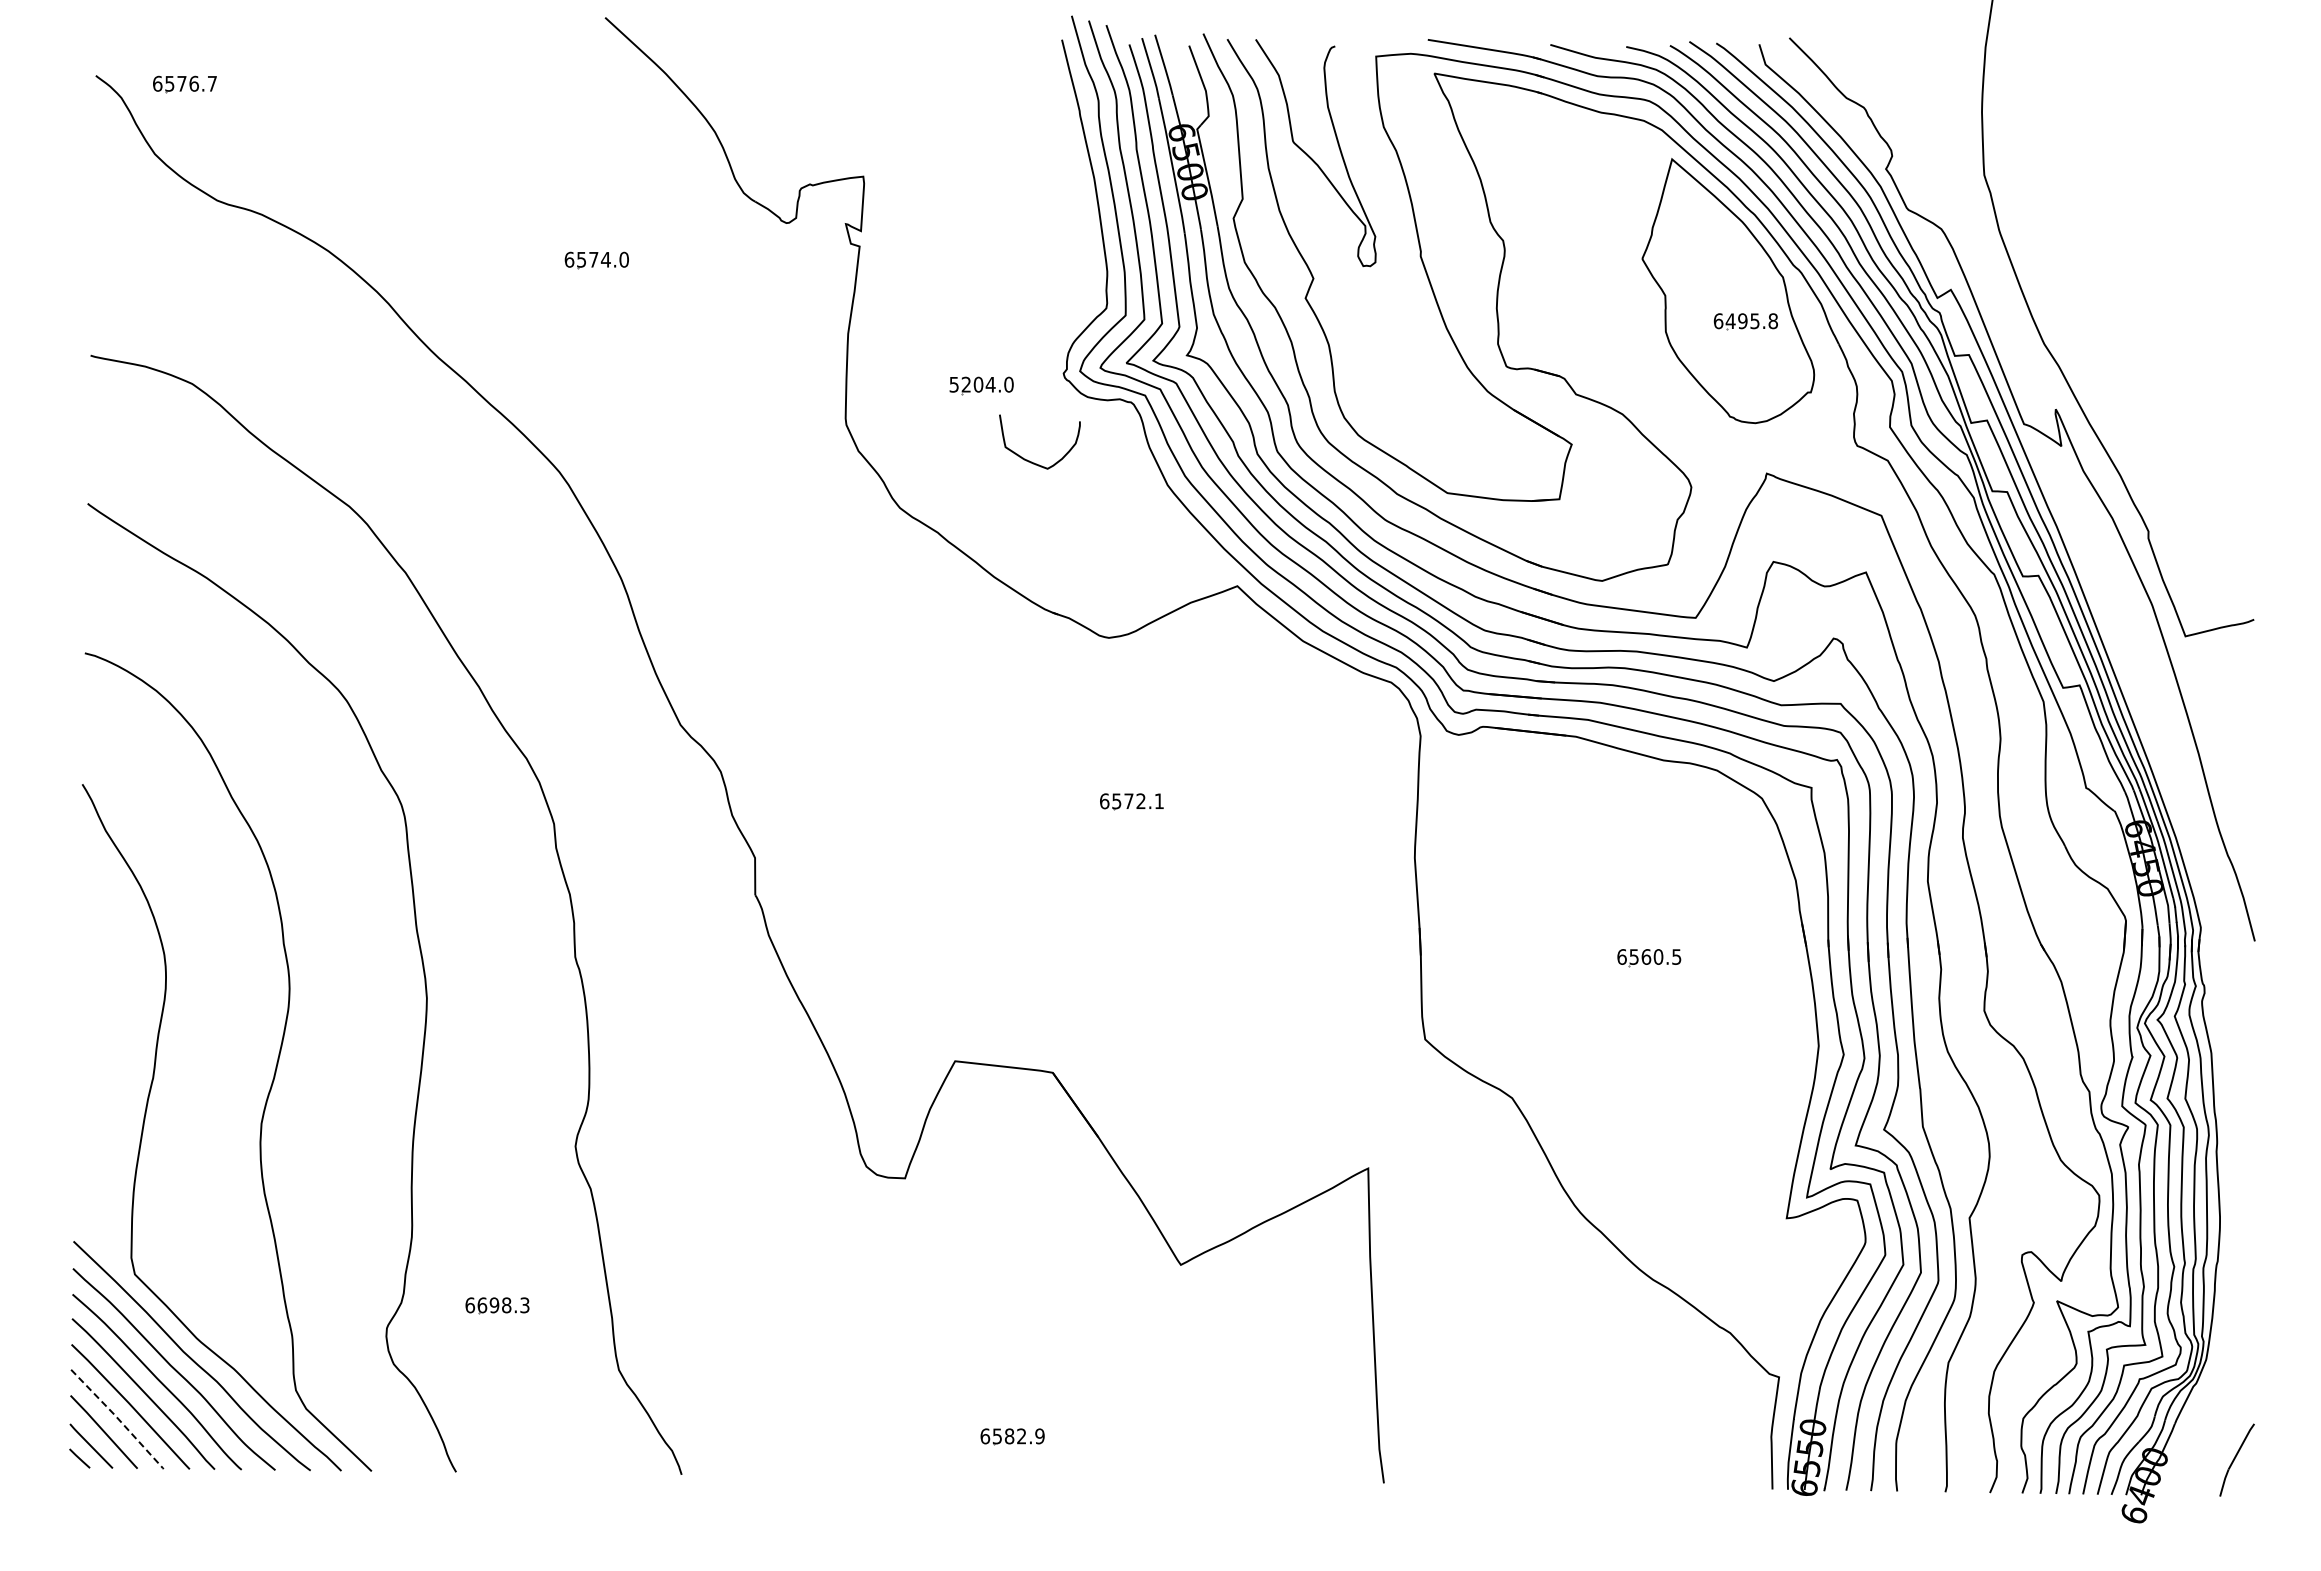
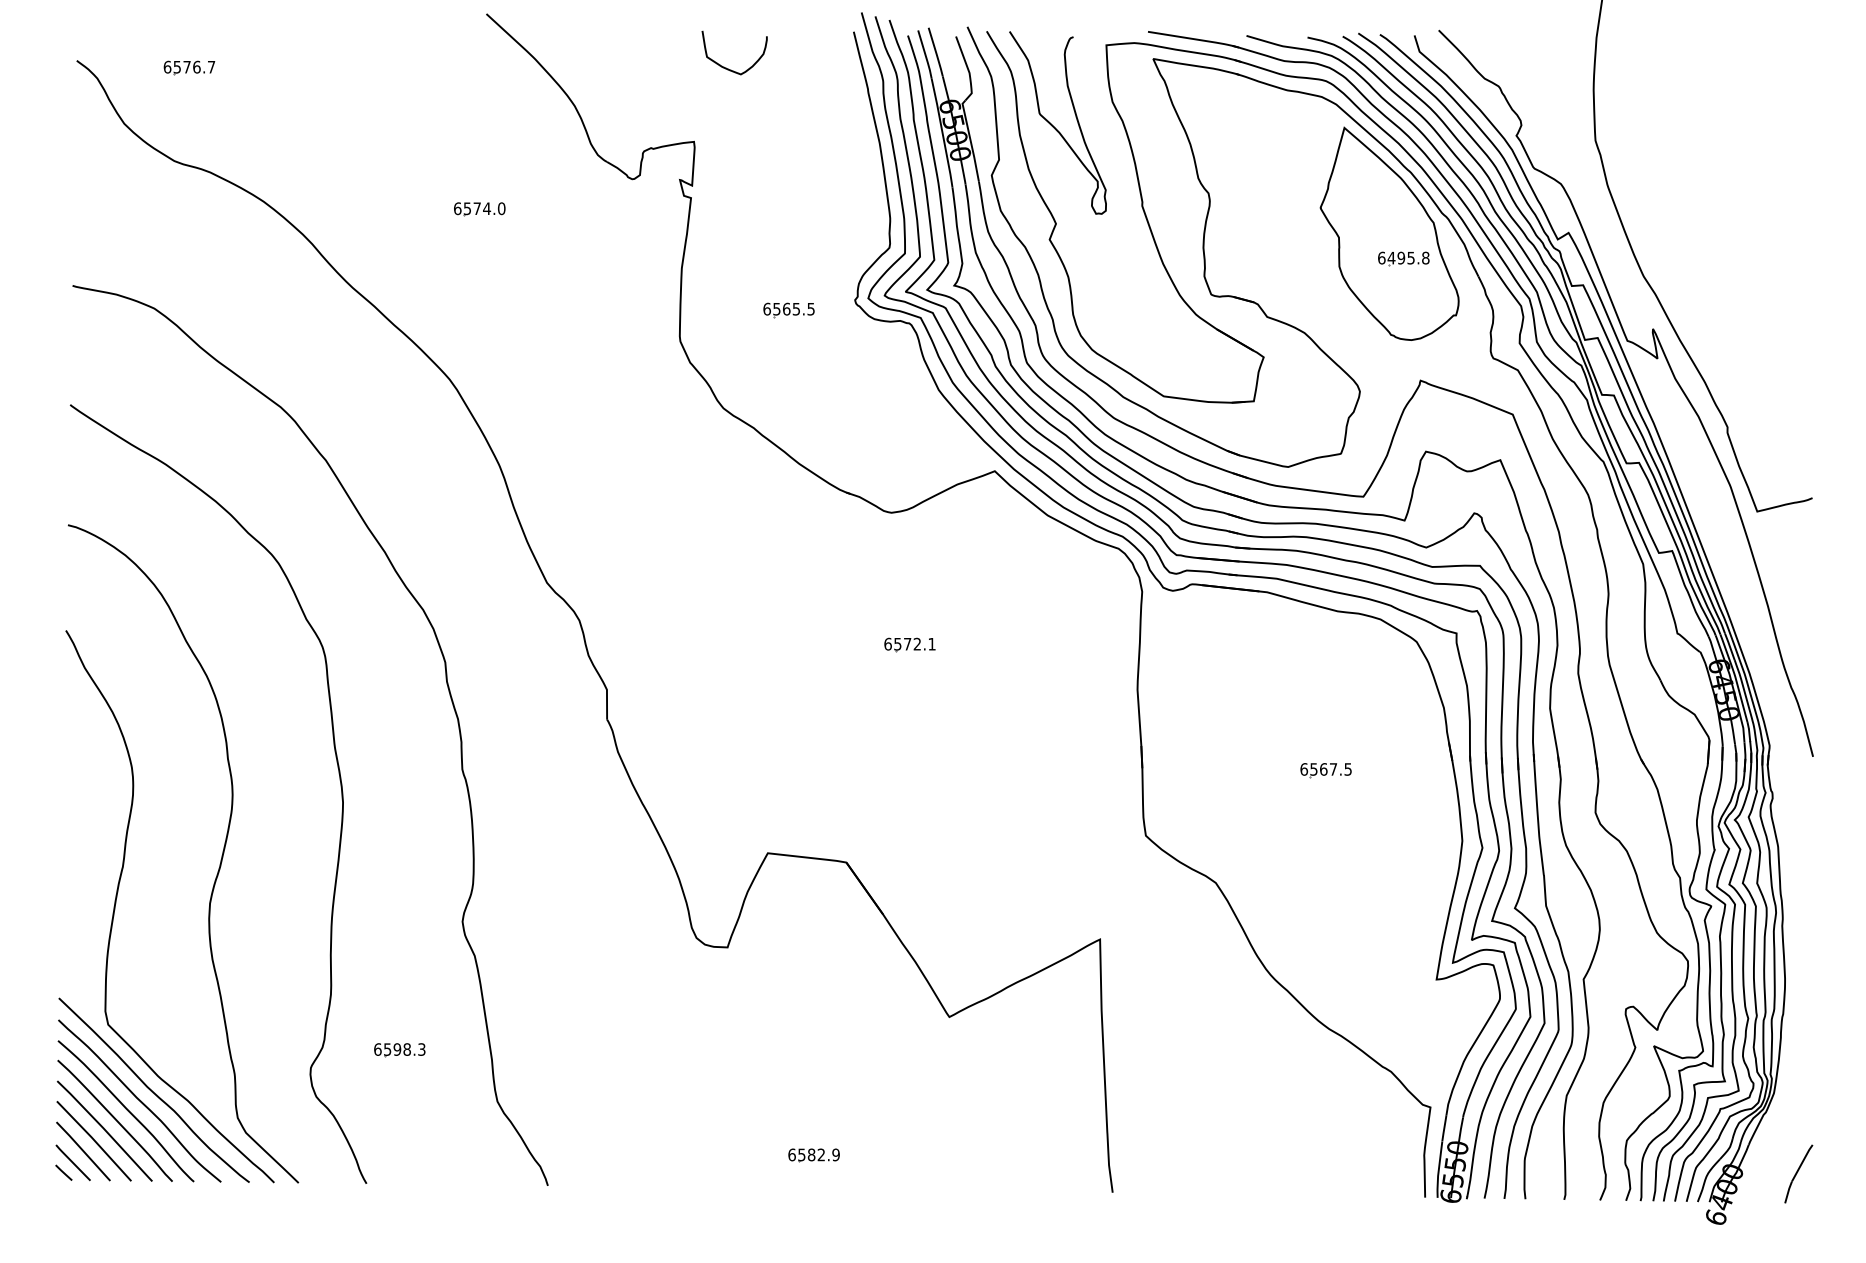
part: (184, 84) -> (189, 67), moved
text: (981, 384) -> (789, 309), 5204.0 -> 6565.5
curve: (1029, 460) -> (726, 67), moved
text: (1658, 956) -> (1333, 769), 6560.5 -> 6567.5
text: (482, 1305) -> (387, 1049), 6698.3 -> 6598.3
line: (118, 1418) -> (95, 1140), dashed -> solid

